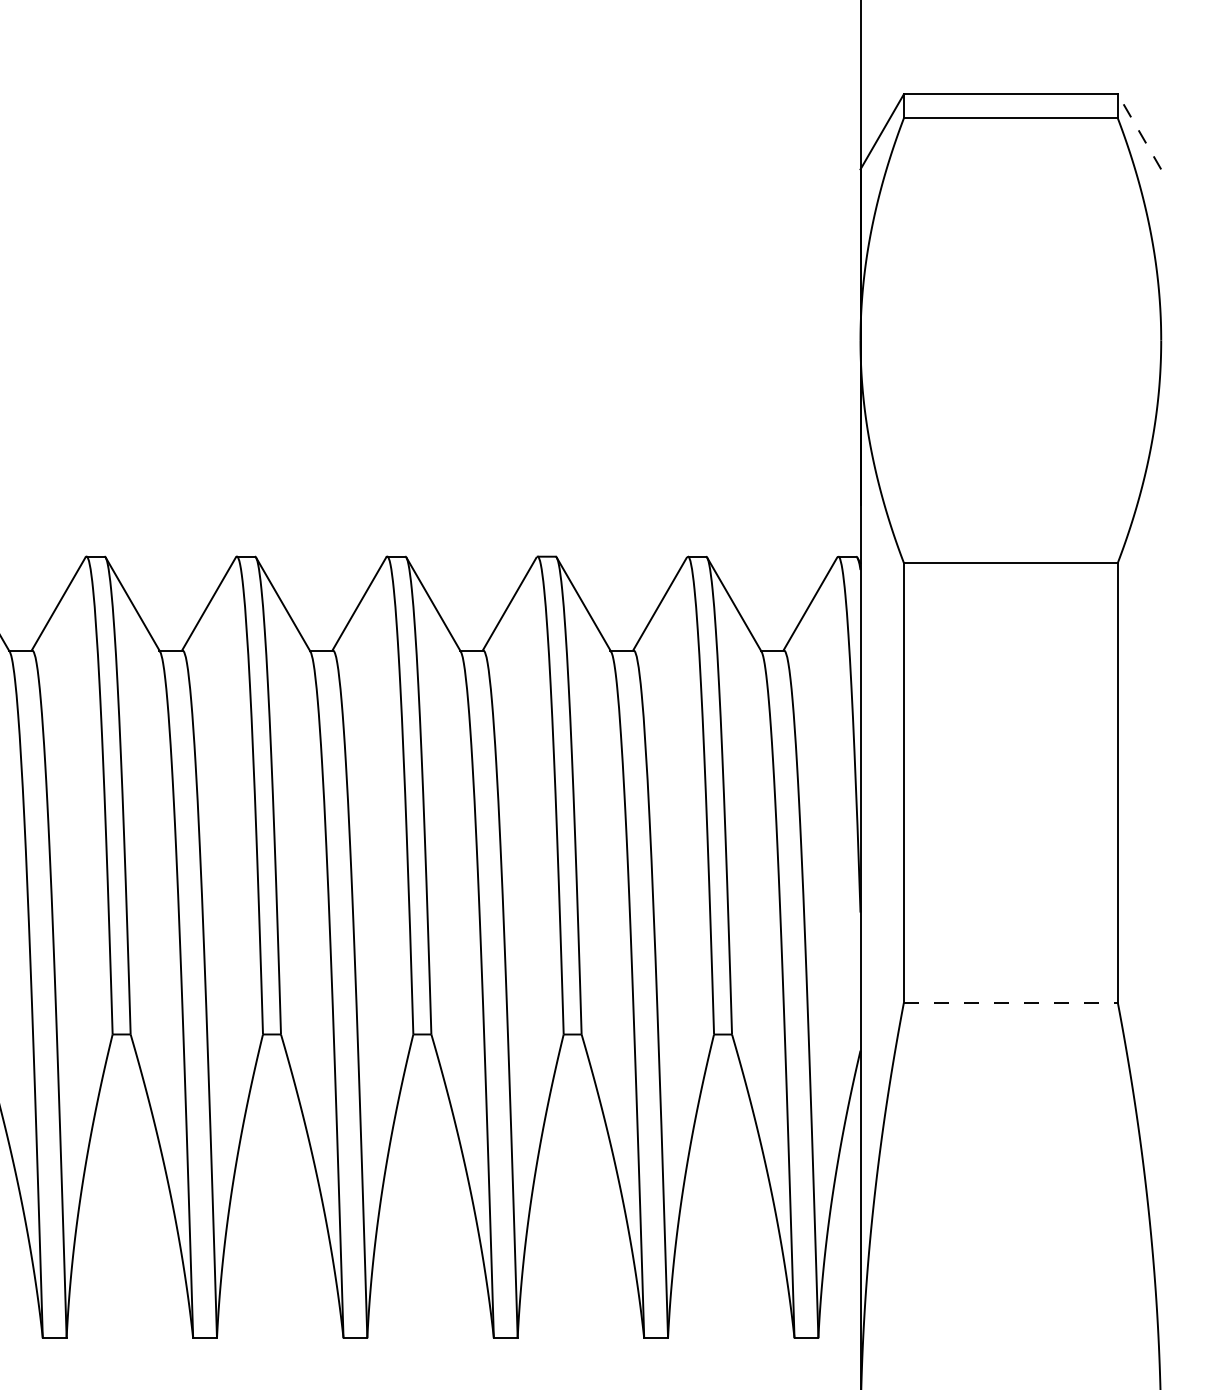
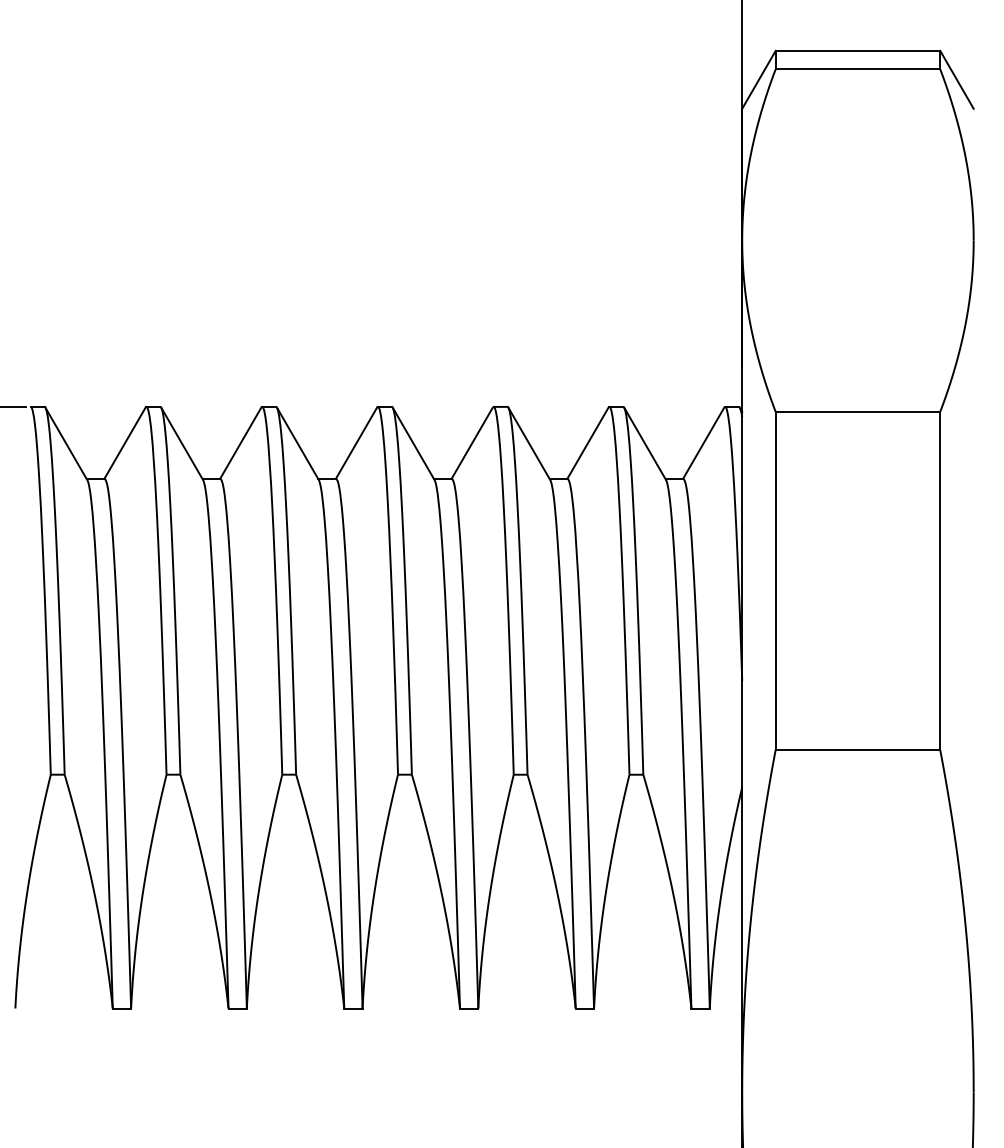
line: (1138, 131) -> (956, 79), dashed -> solid
line: (1011, 1003) -> (858, 750), dashed -> solid

